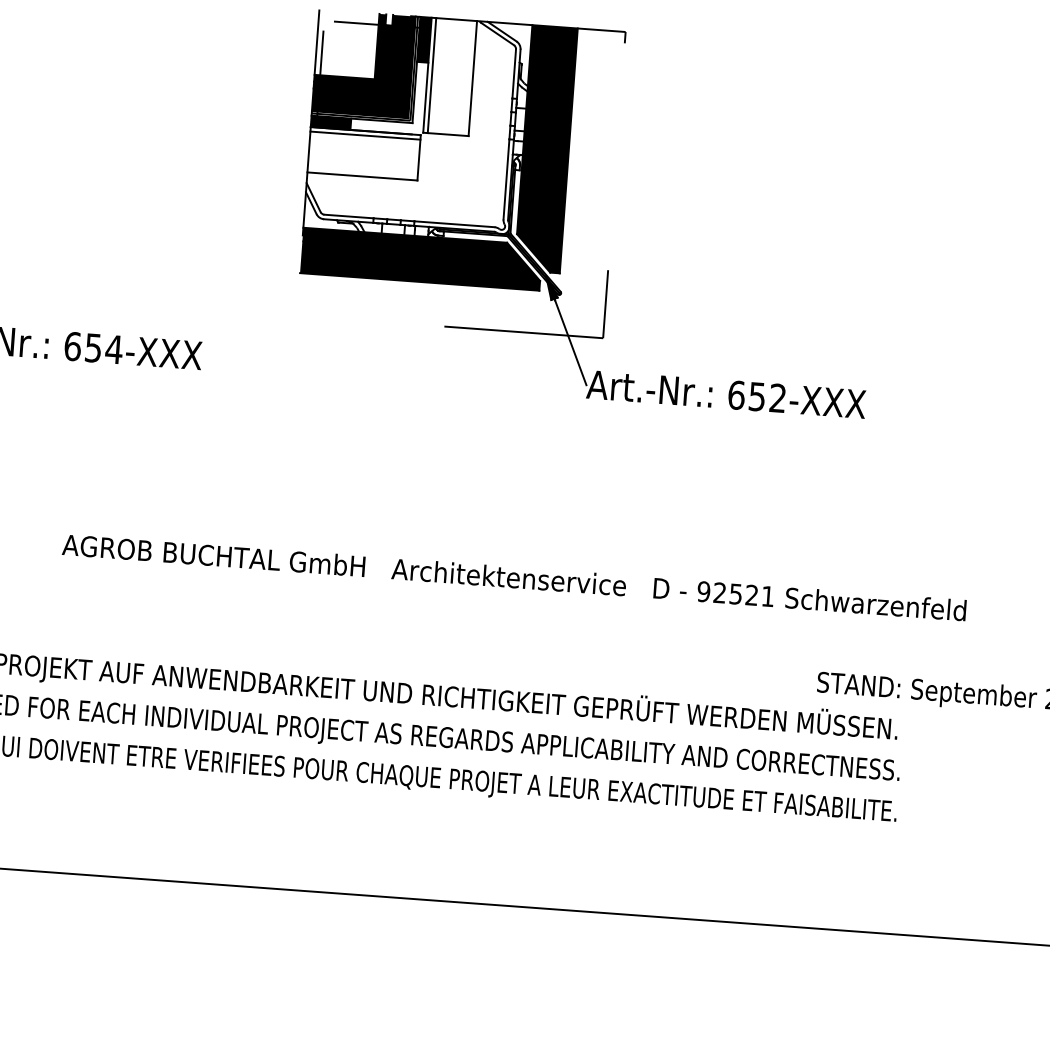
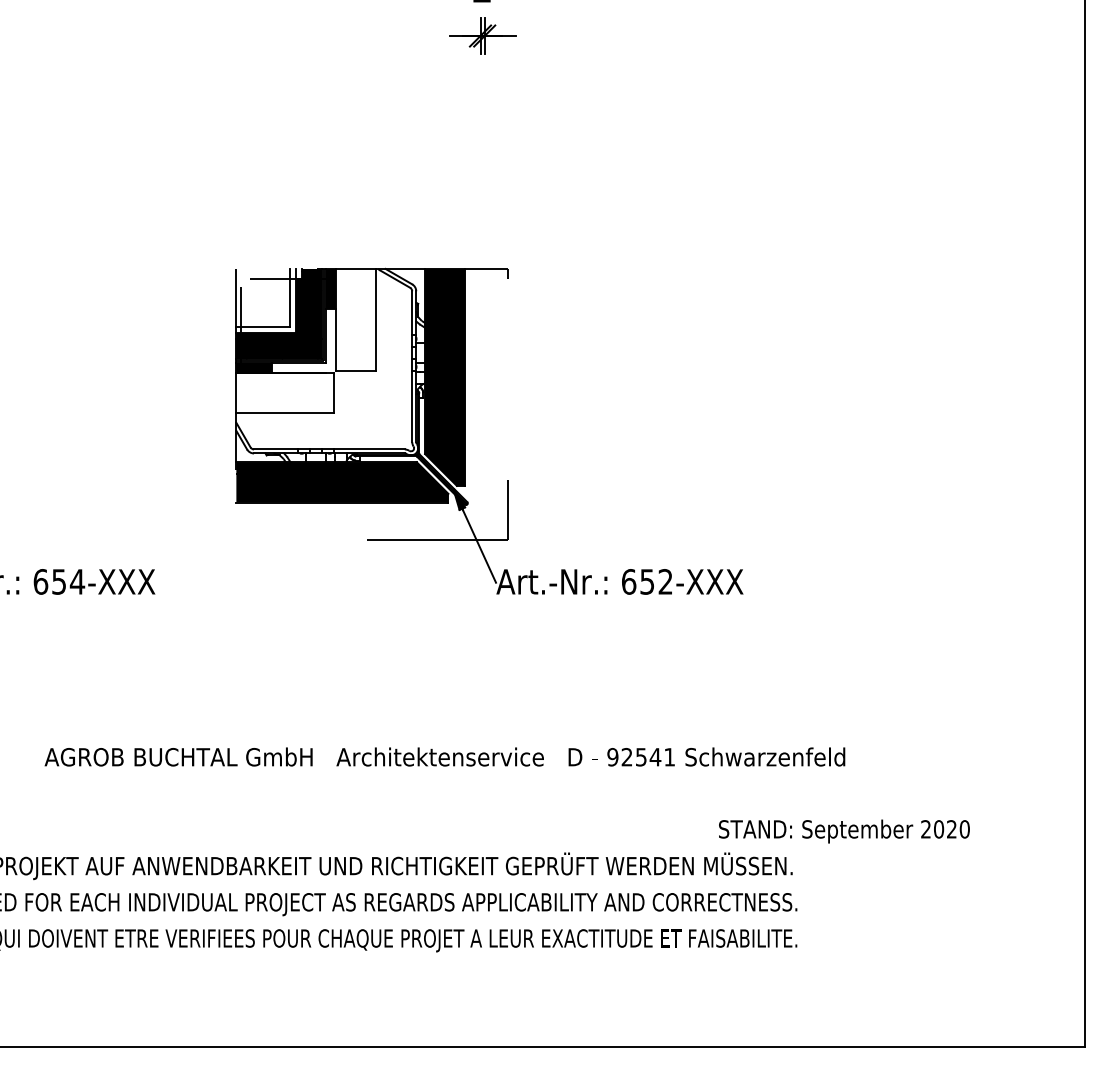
fill: (349, 47) -> (265, 300), removed
line: (431, 75) -> (339, 319), removed
line: (364, 136) -> (284, 377), removed
text: (751, 595) -> (655, 757), 92521 -> 92541

